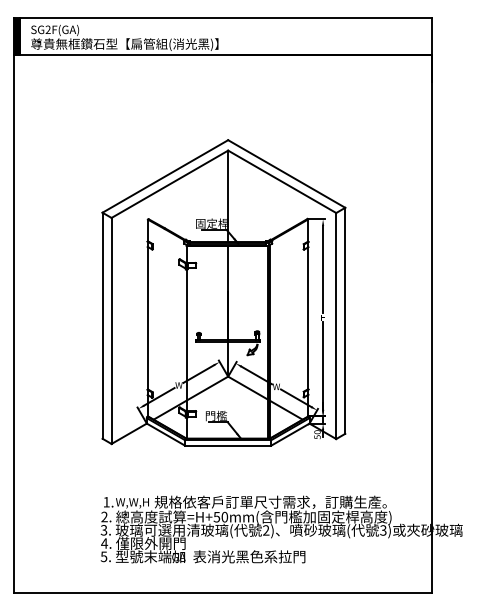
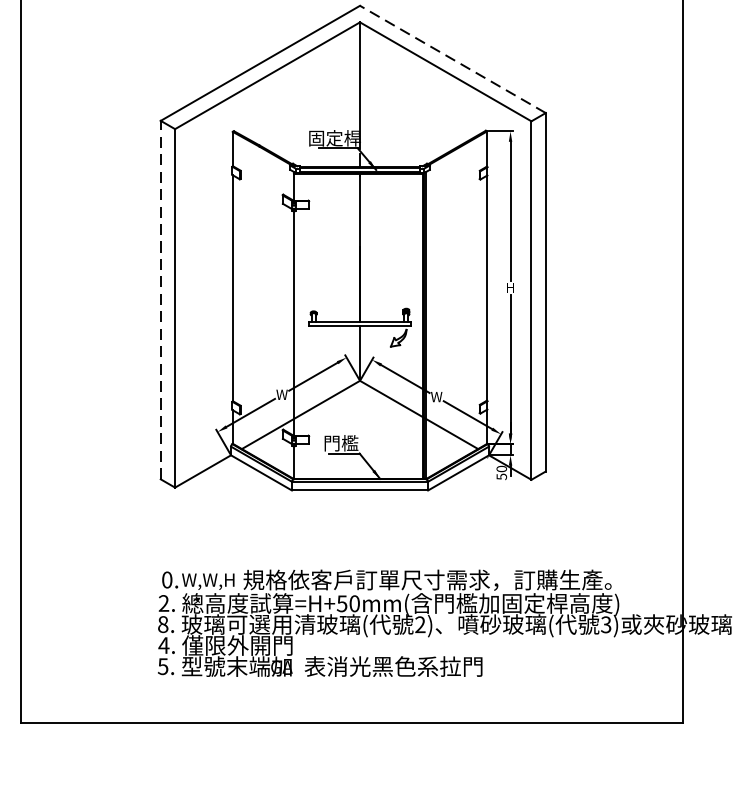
line: (286, 174) -> (452, 60), solid -> dashed
line: (102, 325) -> (160, 299), solid -> dashed
text: (106, 501) -> (167, 578), 1. -> 0.
text: (103, 530) -> (162, 624), 3. -> 8.

